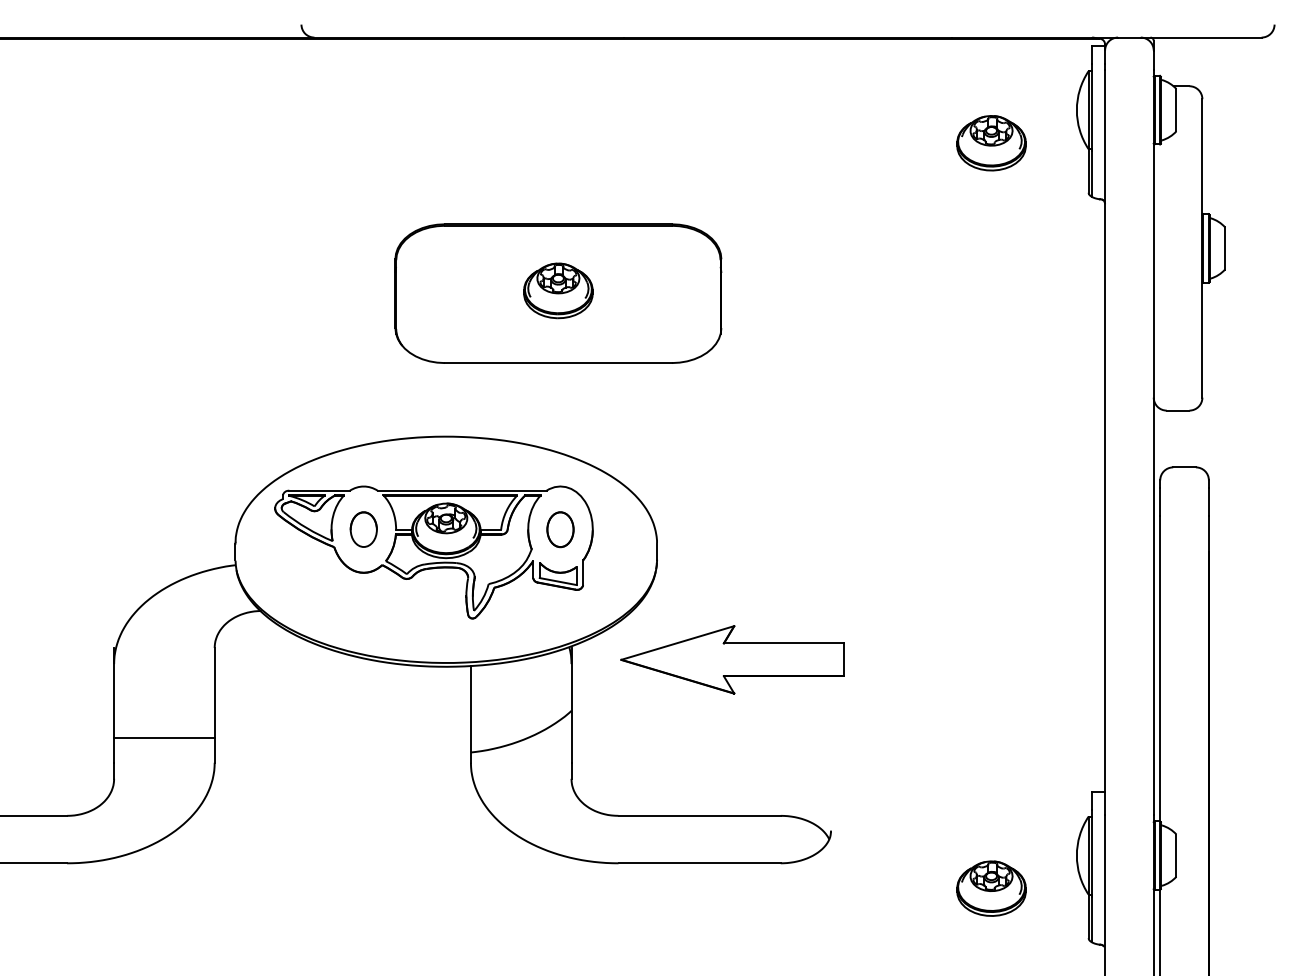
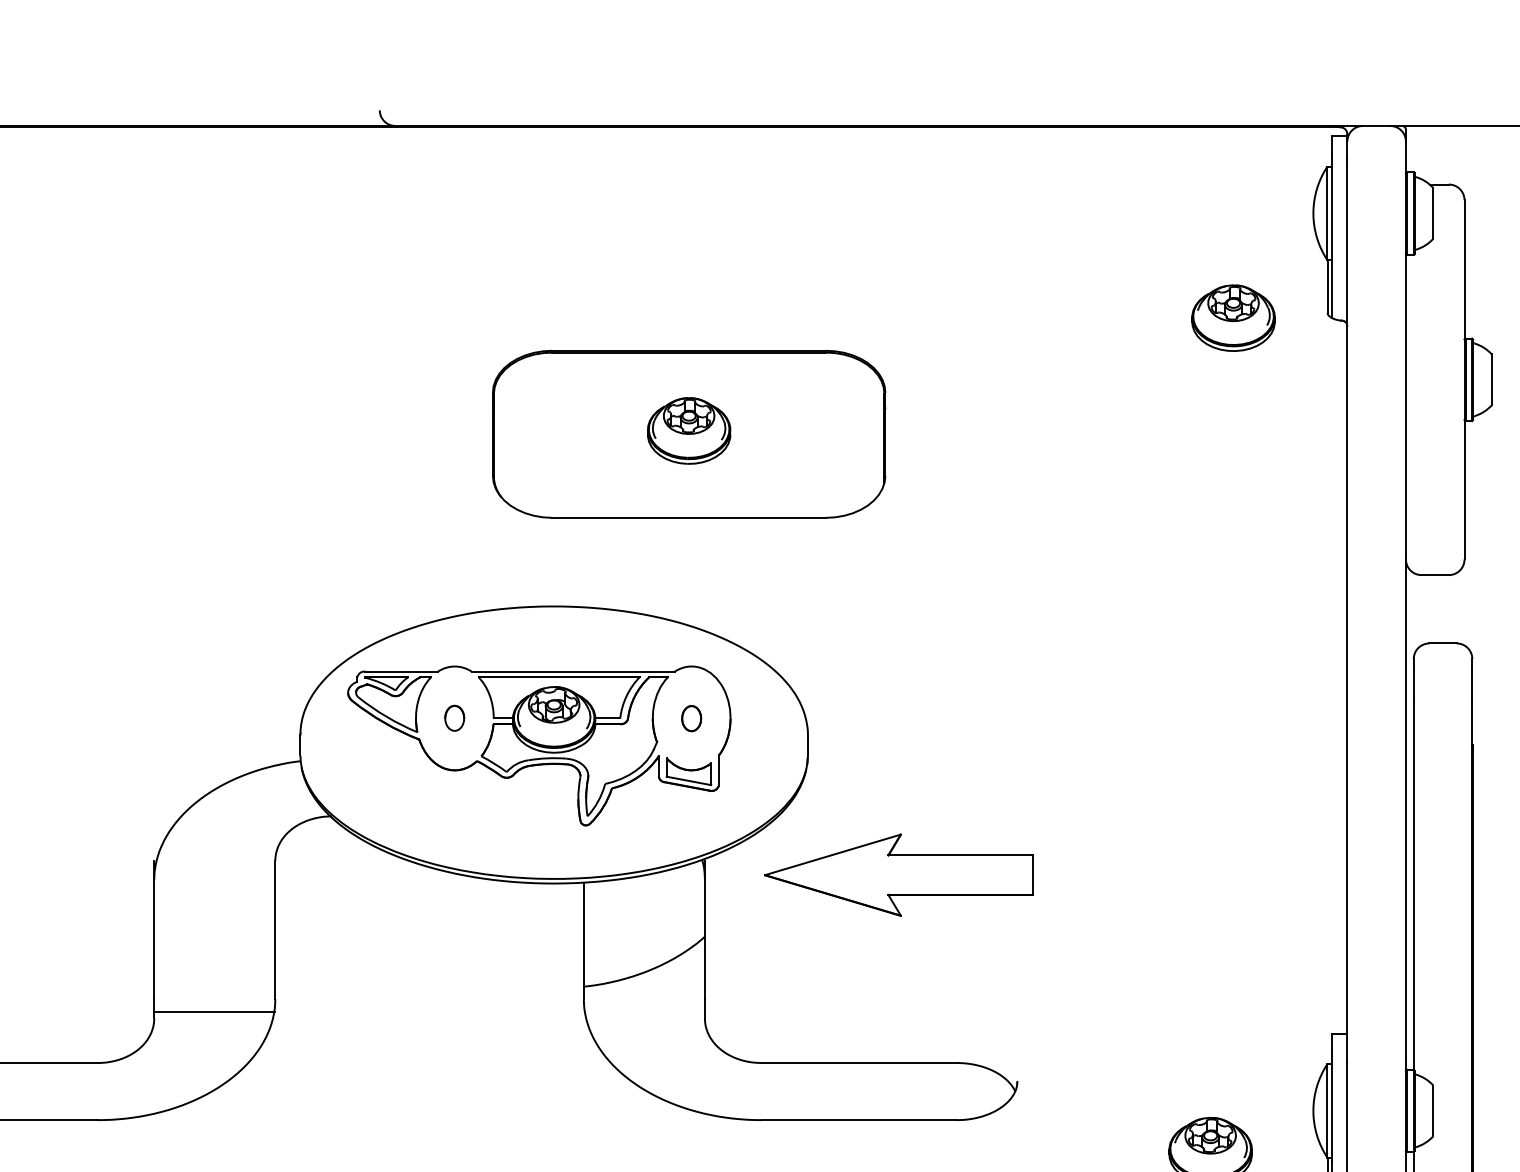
part: (991, 143) -> (1233, 318), moved
part: (363, 529) -> (454, 718), size x0.6
part: (560, 529) -> (691, 718), size x0.6
line: (164, 738) -> (214, 1012), moved

